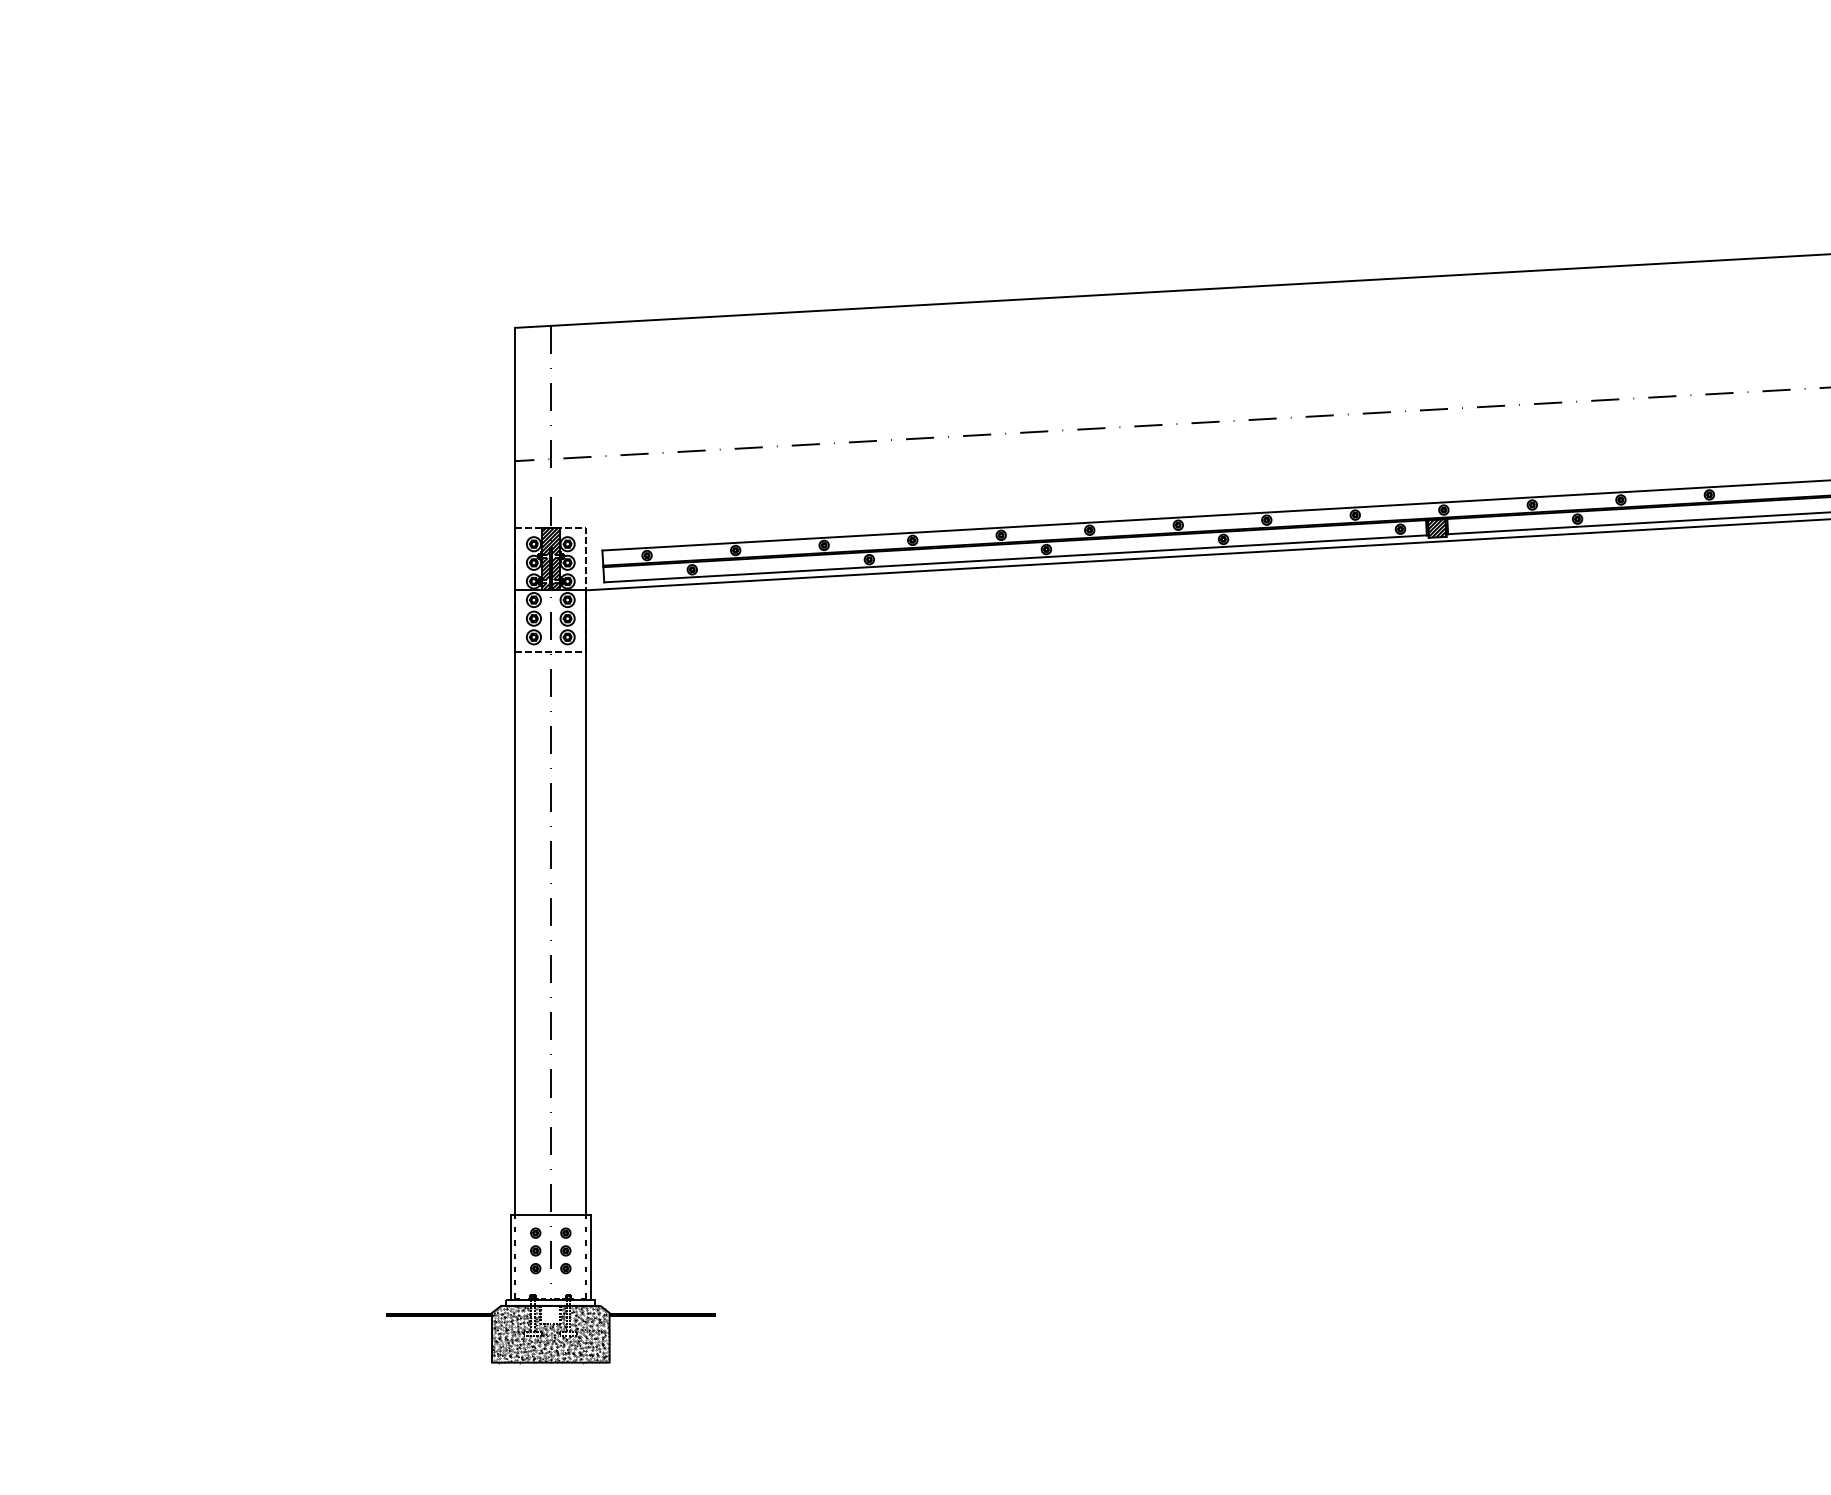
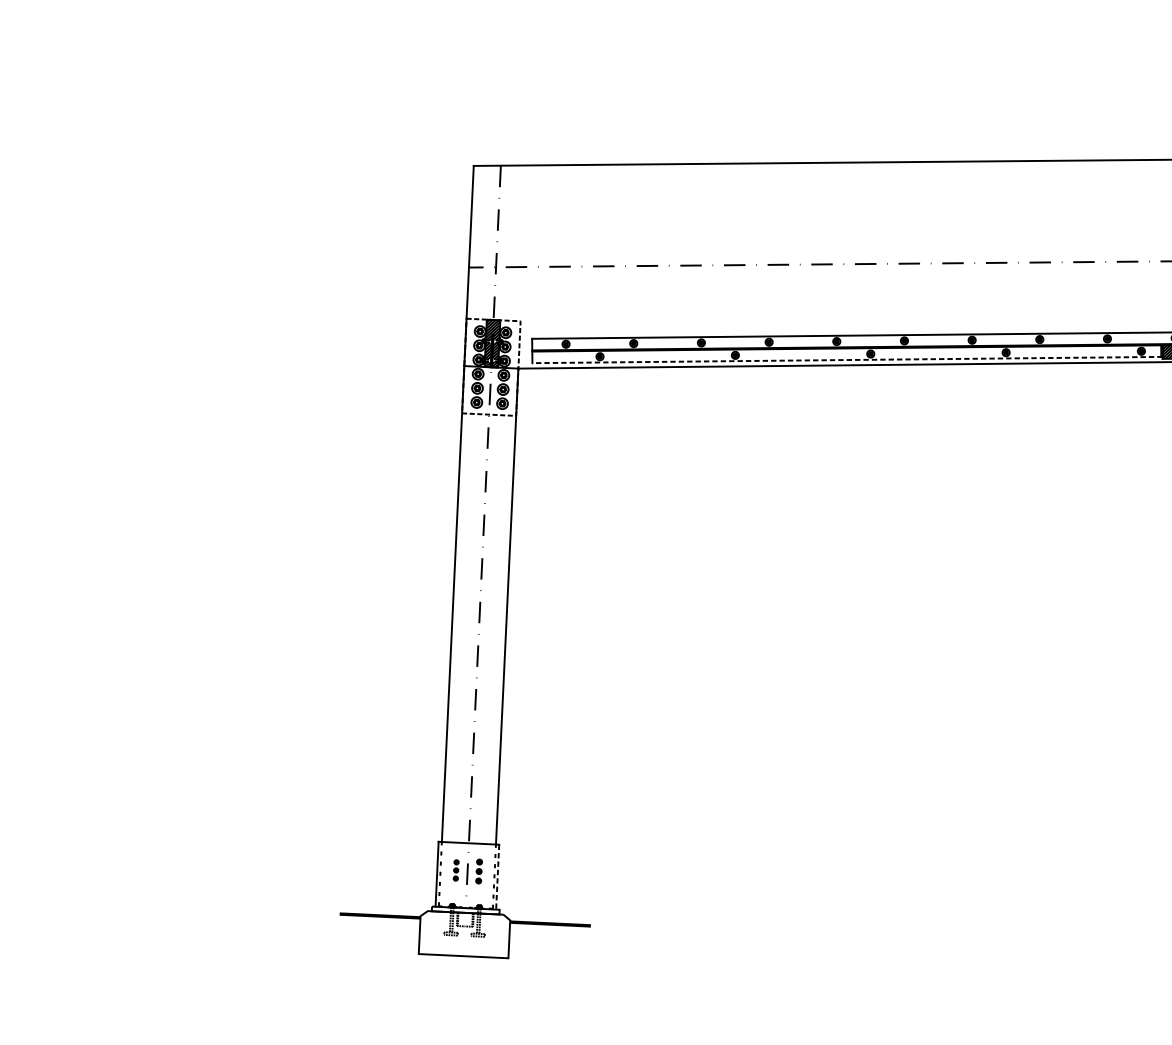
line: (1016, 558) -> (847, 359), solid -> dashed
part: (535, 1250) -> (455, 870), size x0.6
part: (565, 1250) -> (478, 871), size x0.7
line: (590, 1257) -> (497, 877), solid -> dashed
hatch: (550, 1333) -> (464, 933), removed

